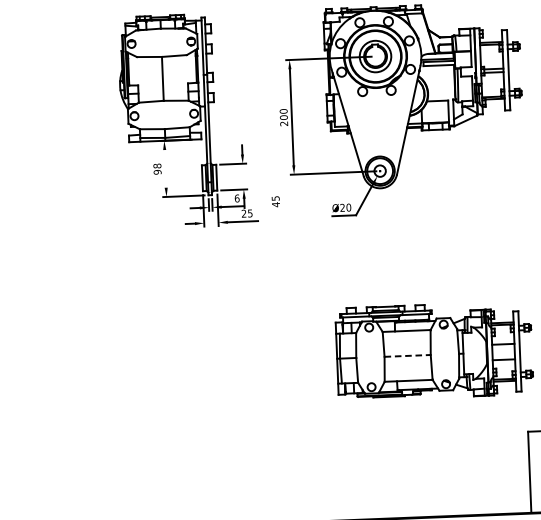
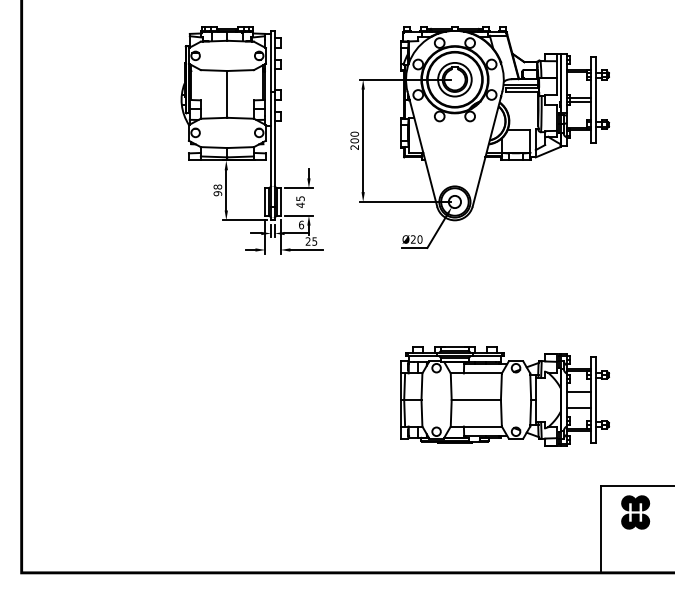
line: (165, 168) -> (226, 190), added
text: (275, 201) -> (300, 201), moved
line: (407, 355) -> (476, 399), dashed -> solid

